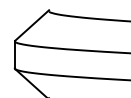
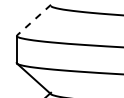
line: (32, 25) -> (34, 20), solid -> dashed

